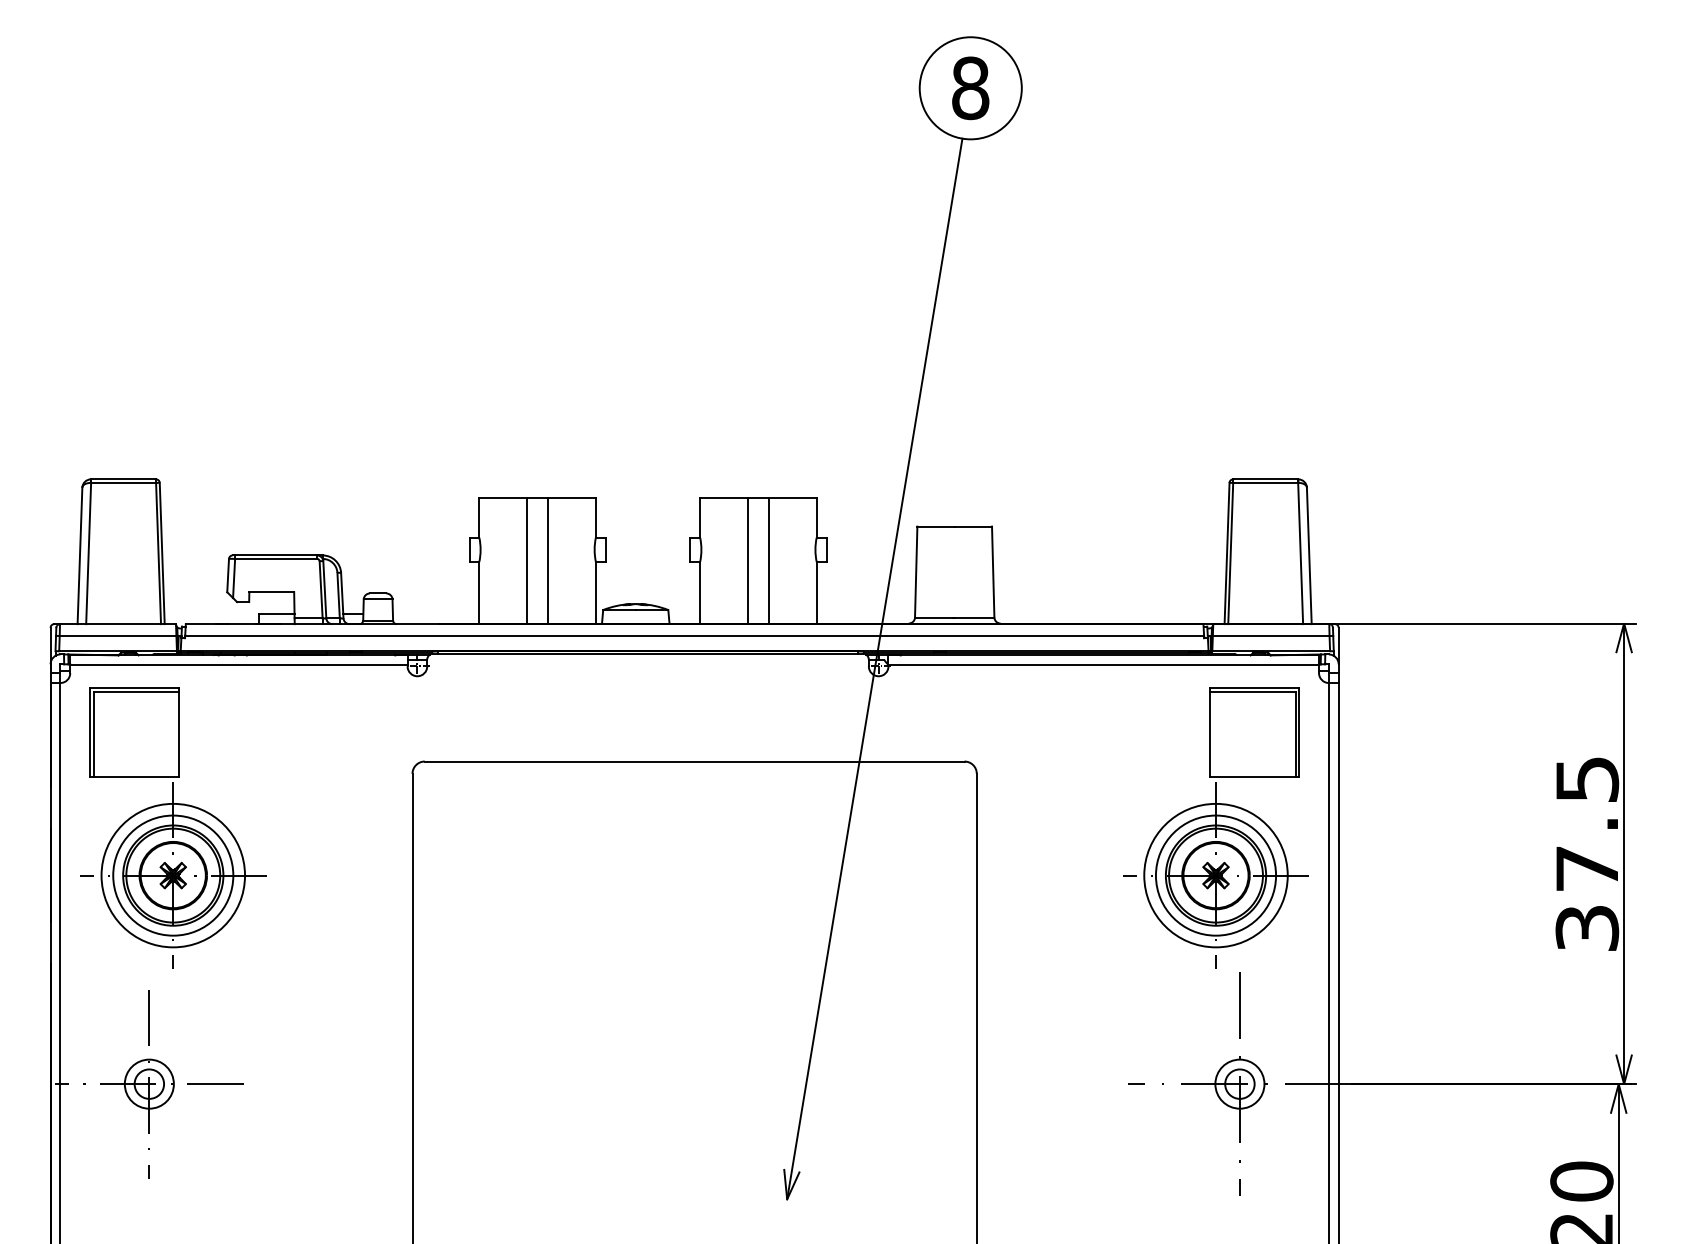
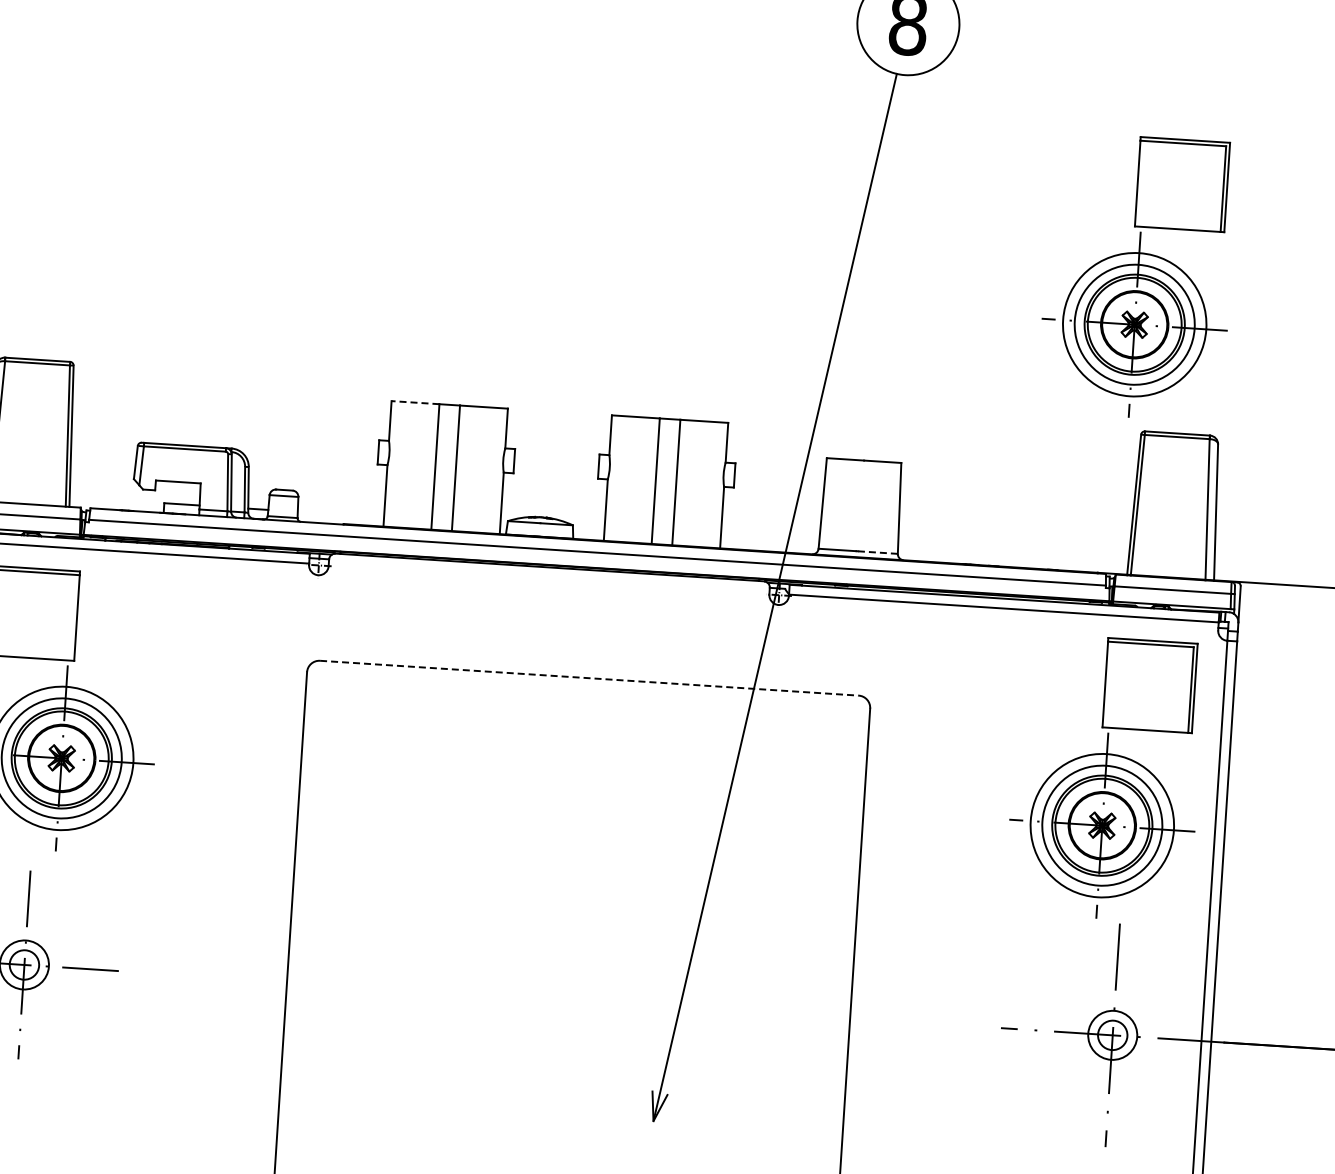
part: (1215, 325) -> (1137, 276), added
line: (503, 497) -> (415, 402), solid -> dashed
line: (974, 617) -> (877, 552), solid -> dashed
line: (694, 761) -> (589, 678), solid -> dashed

